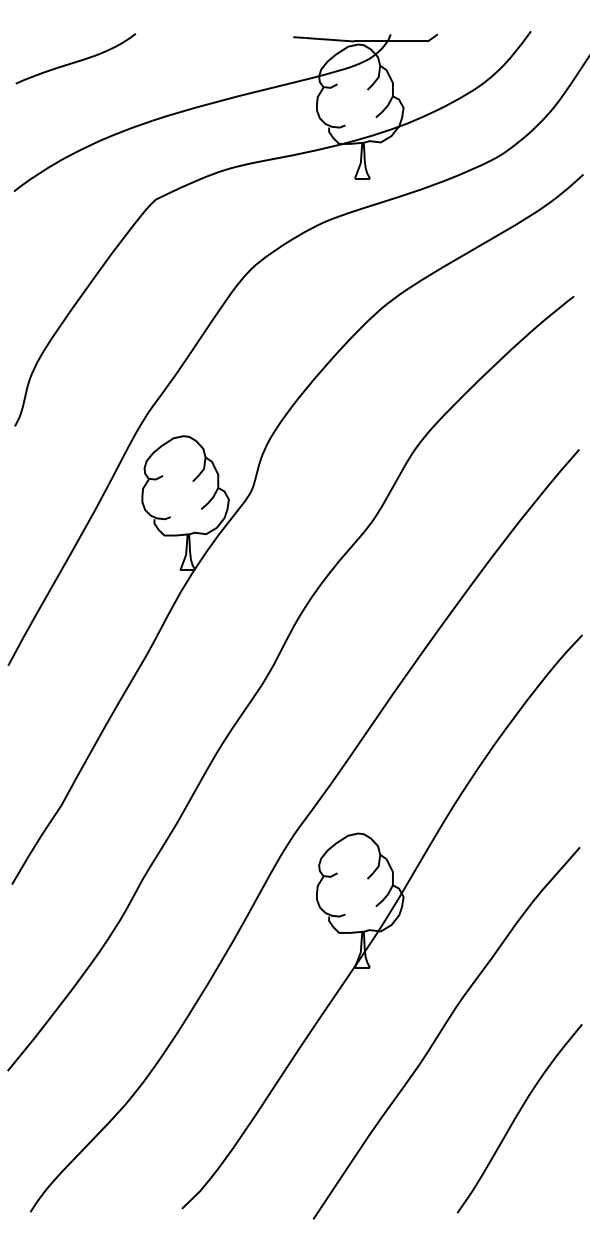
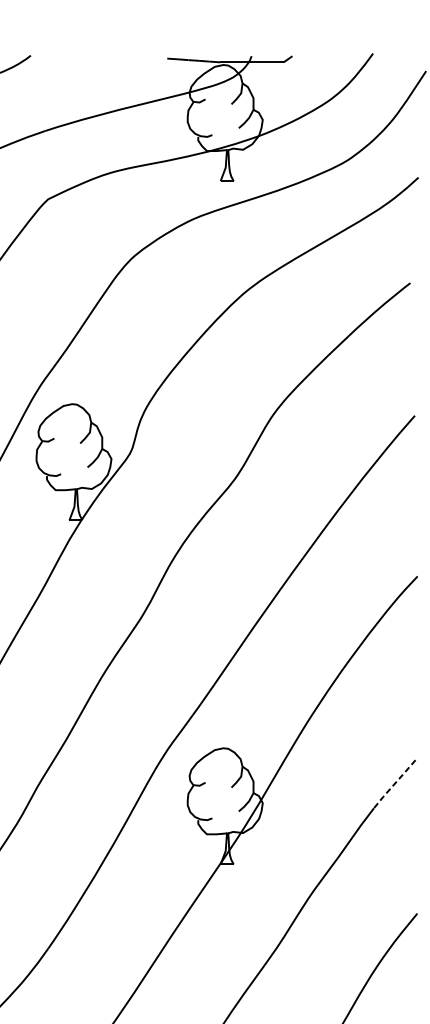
line: (555, 875) -> (394, 784), solid -> dashed

